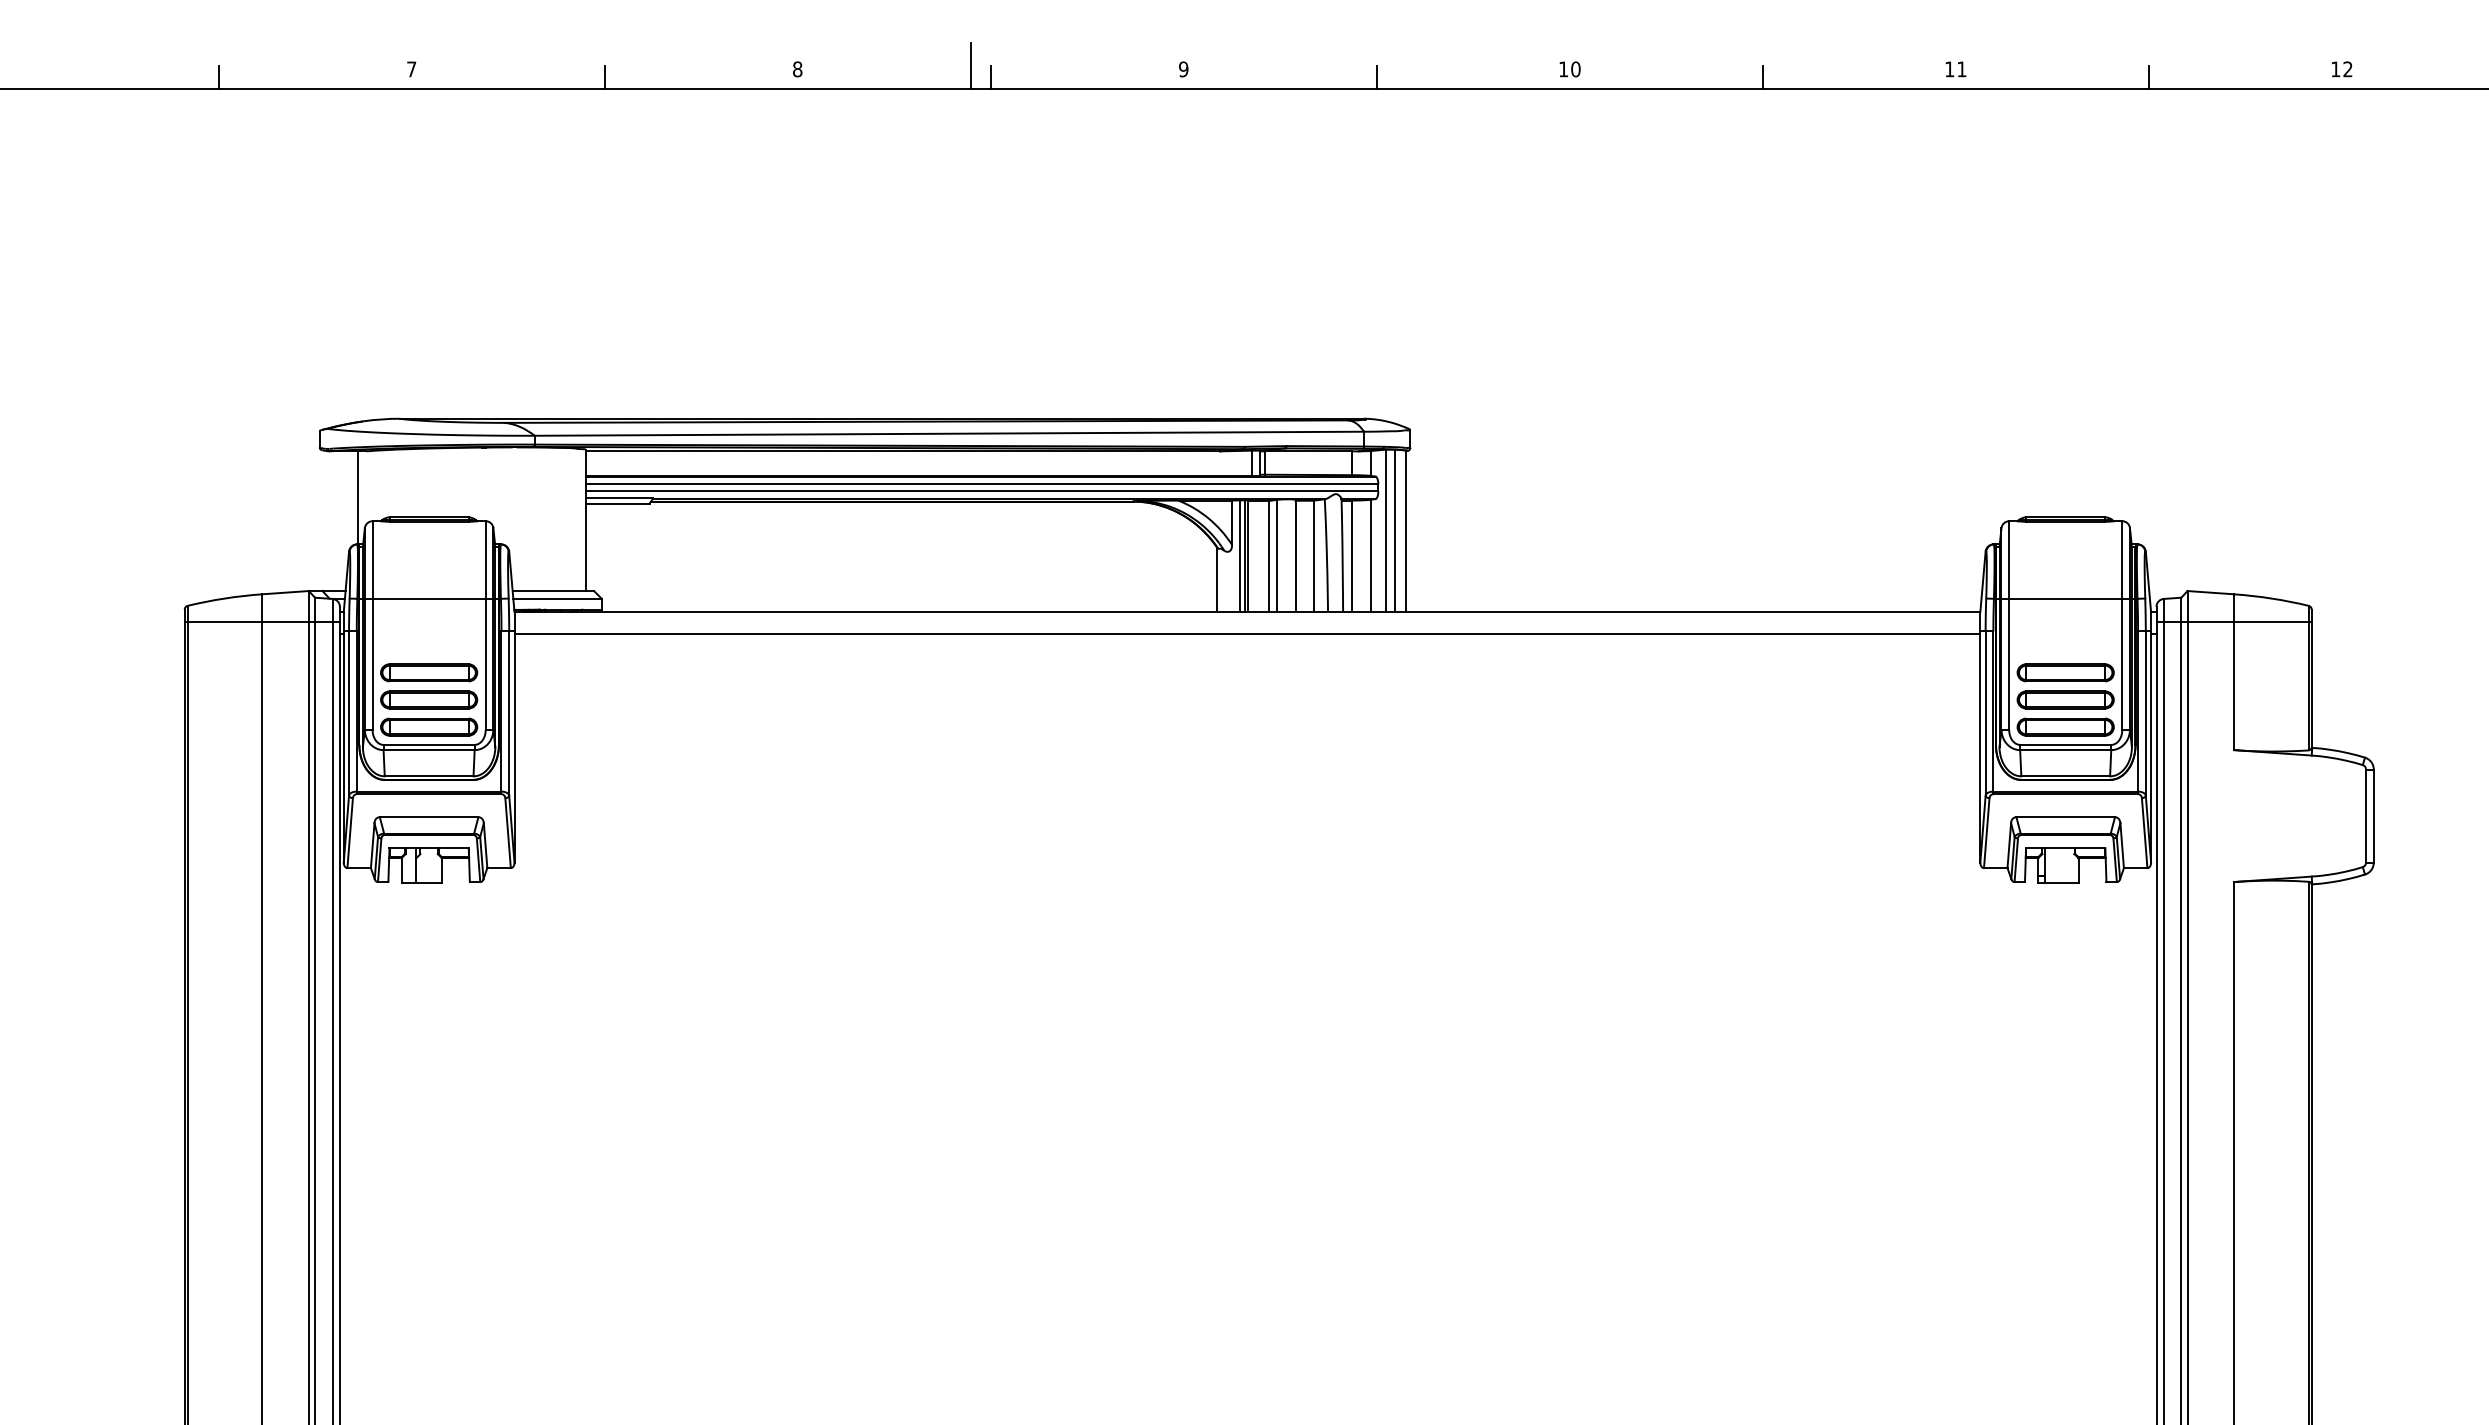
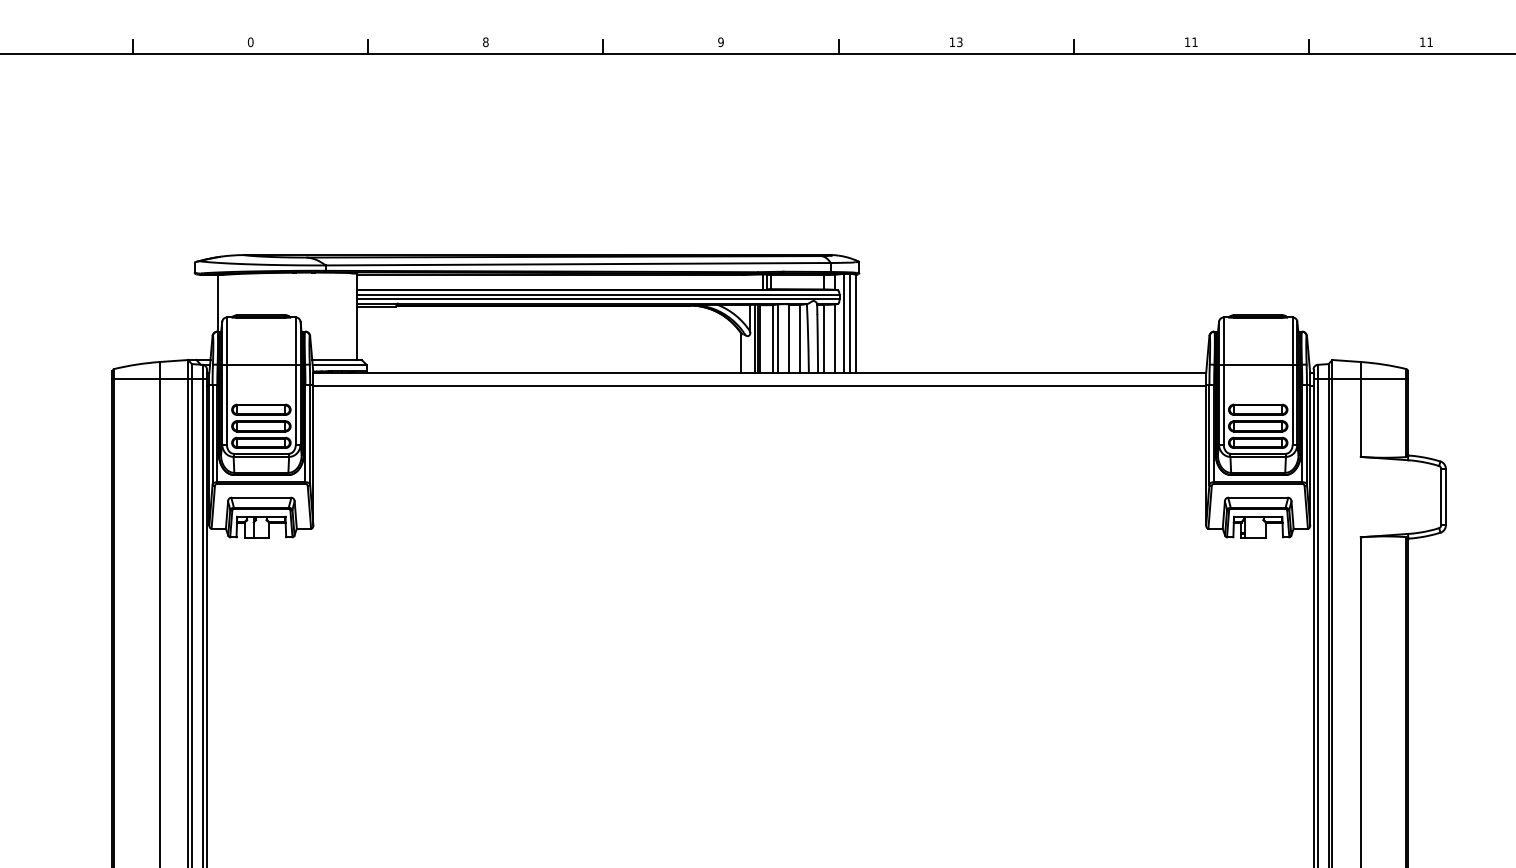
line: (971, 66) -> (591, 40), removed
text: (2346, 68) -> (1429, 41), 12 -> 11
text: (411, 69) -> (250, 42), 7 -> 0
text: (1575, 69) -> (959, 42), 10 -> 13

